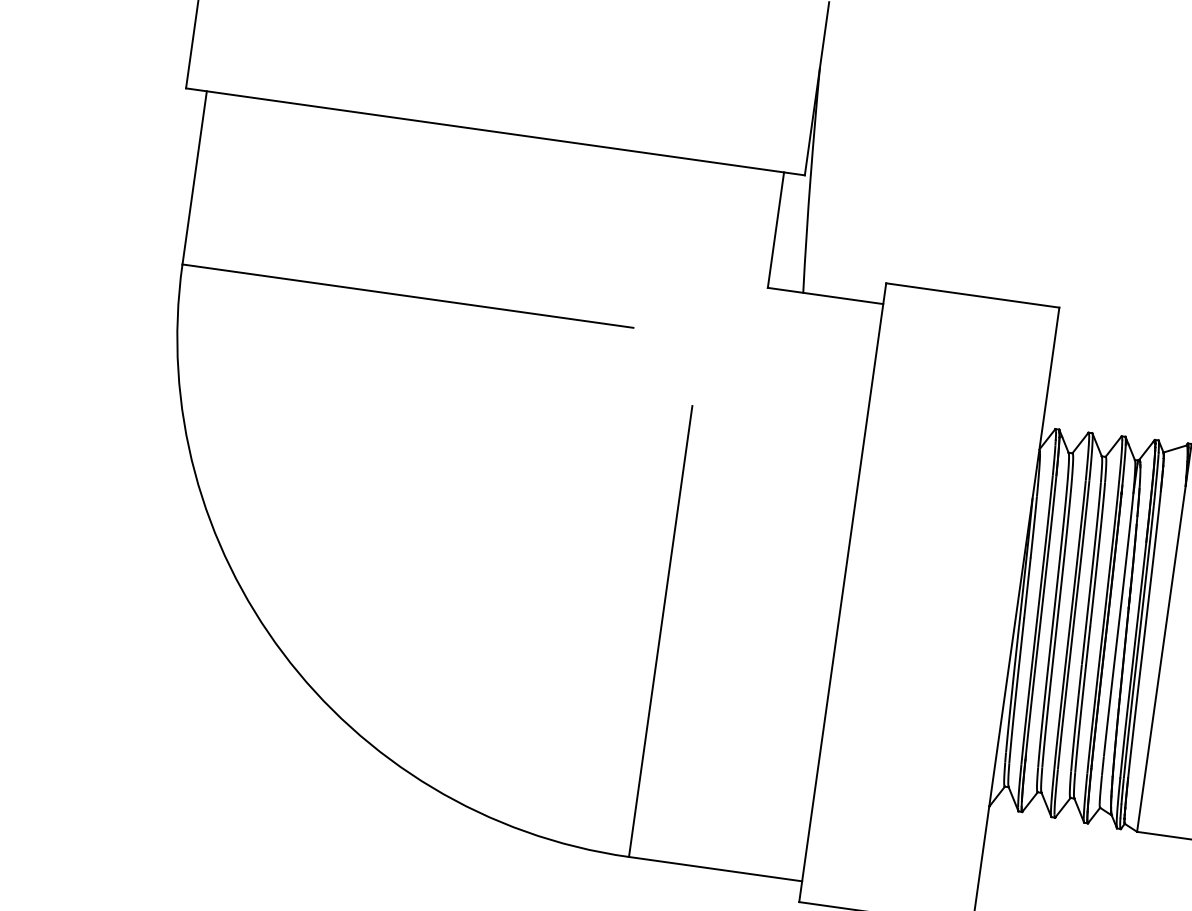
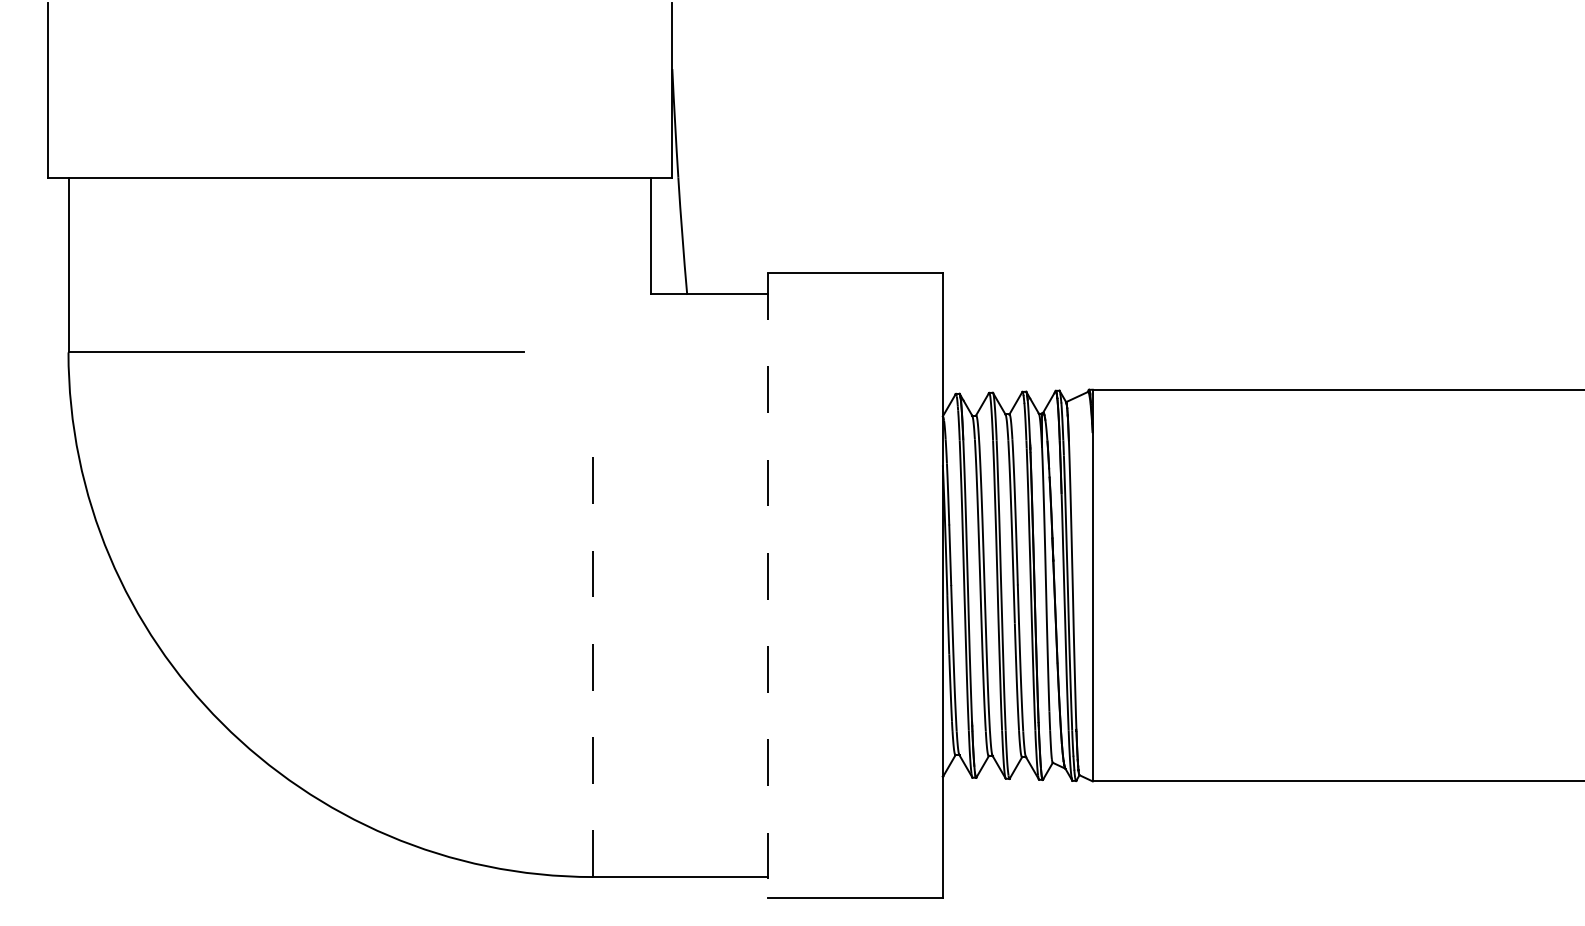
line: (842, 593) -> (767, 586), solid -> dashed
line: (661, 631) -> (593, 649), solid -> dashed

